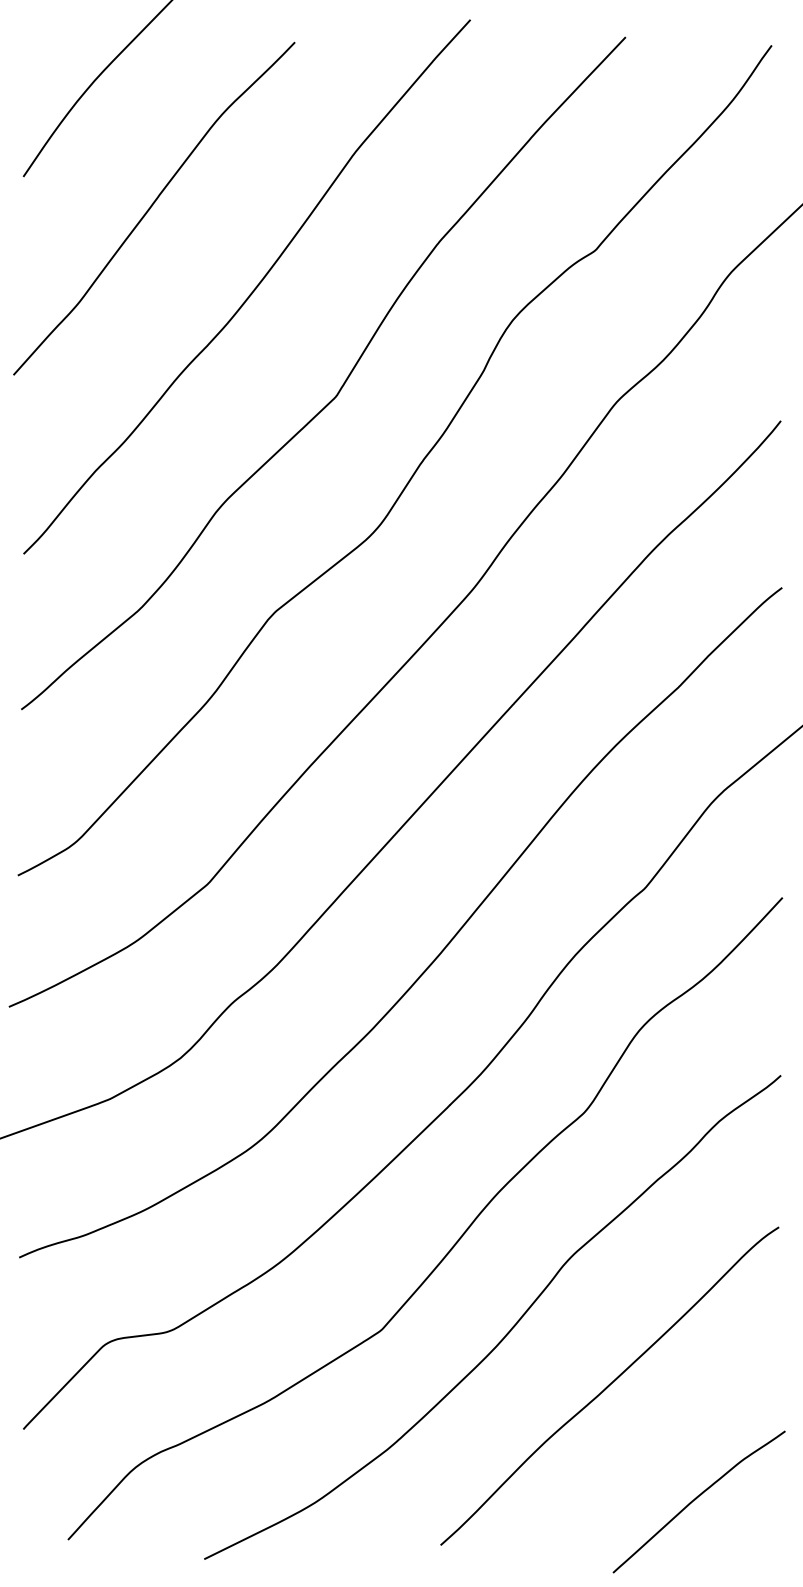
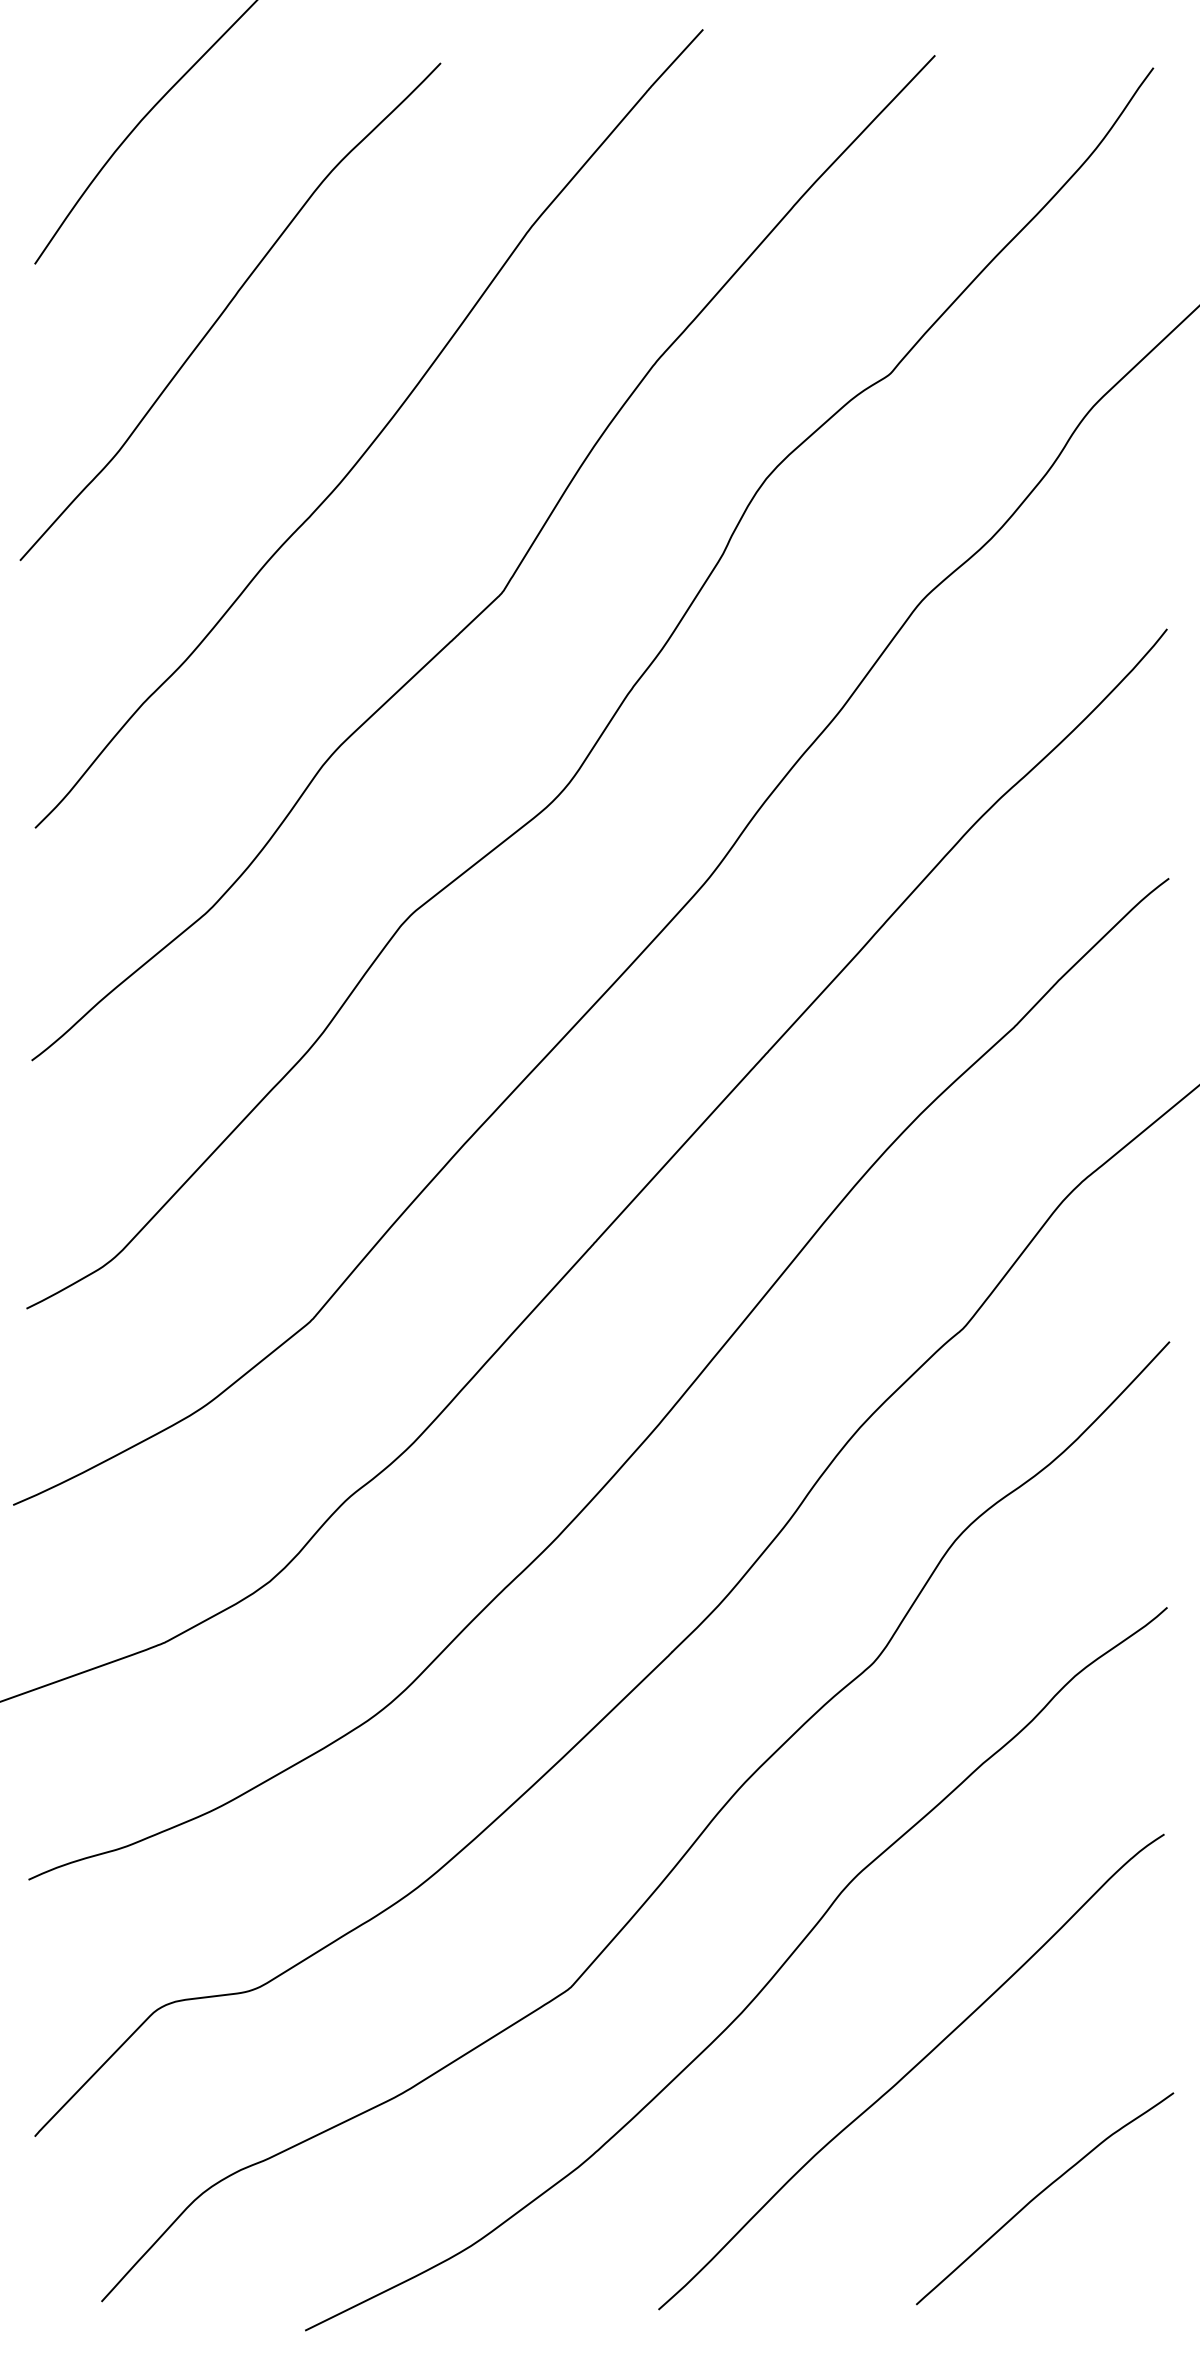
curve: (696, 1499) -> (1040, 2194), moved

